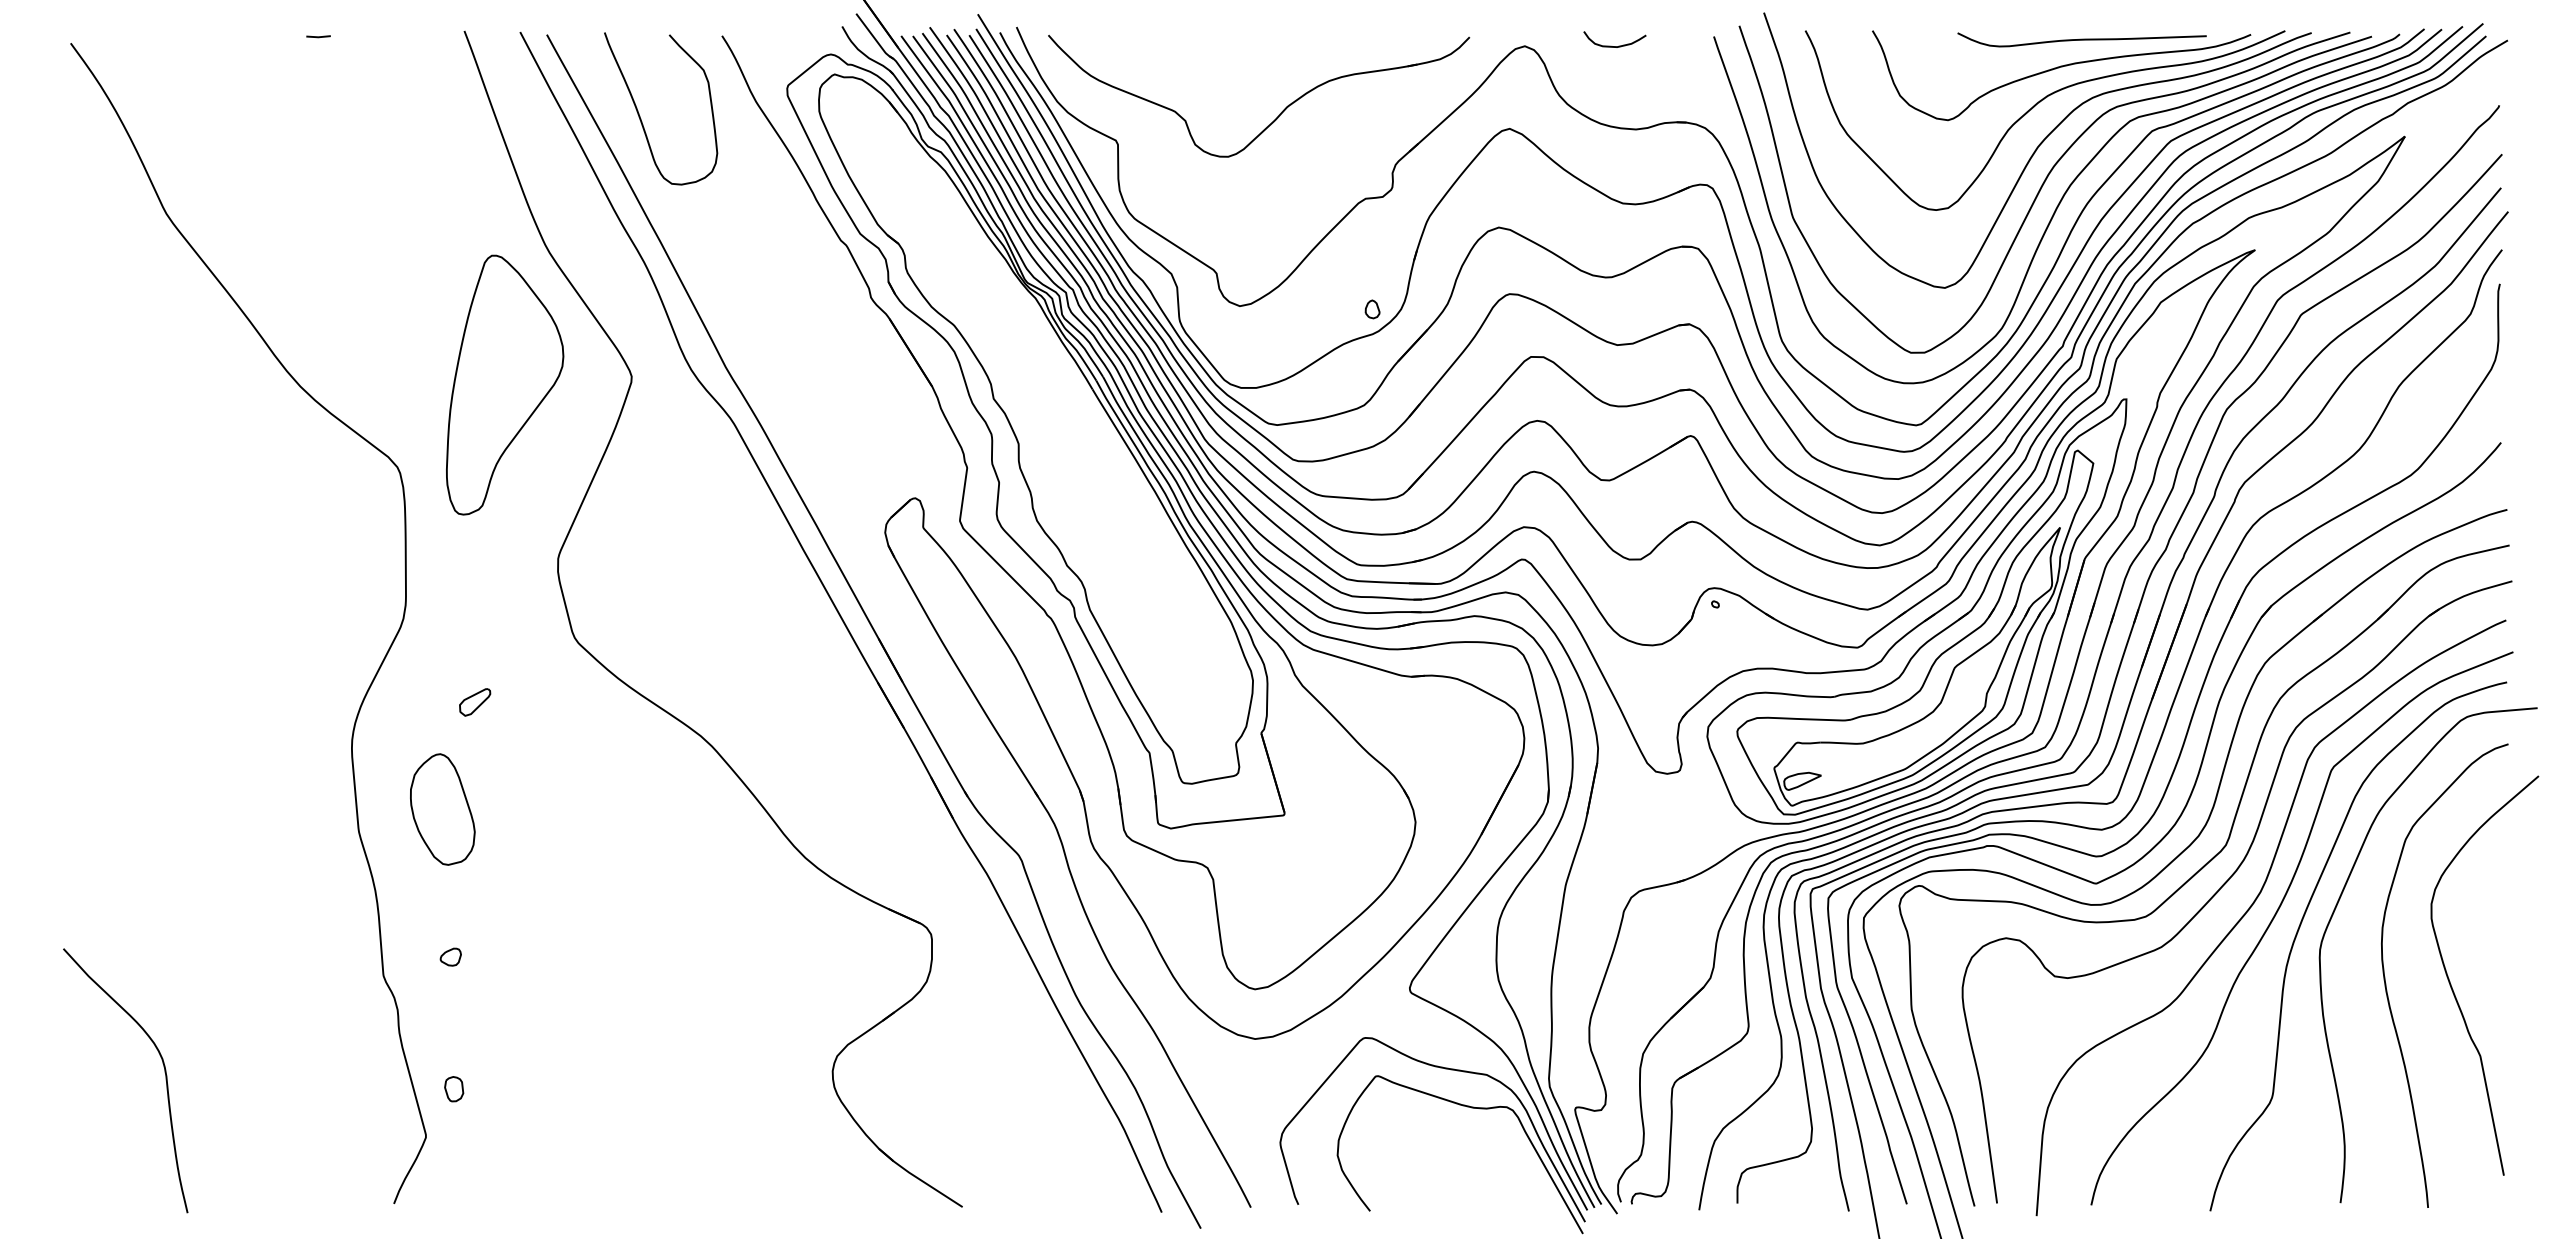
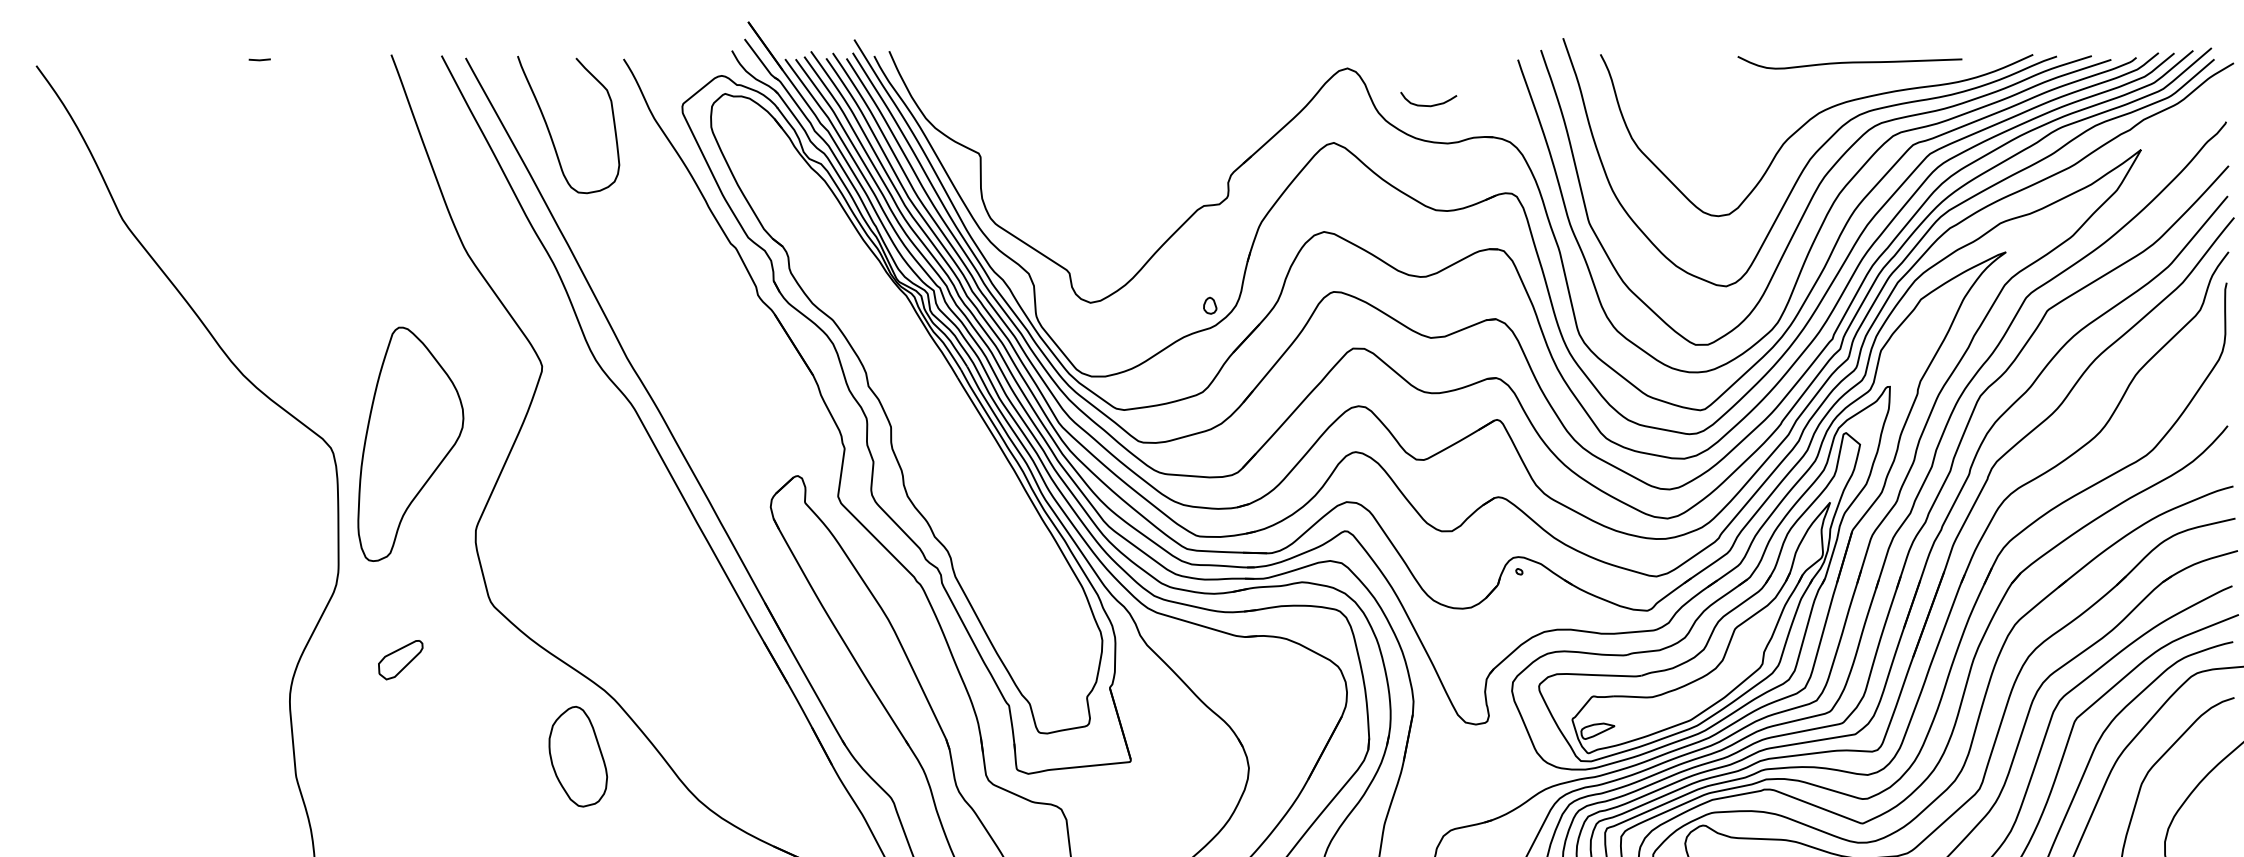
curve: (1611, 45) -> (1425, 104), moved
curve: (2059, 68) -> (1829, 88), removed
part: (1280, 112) -> (1127, 128), removed
part: (505, 384) -> (411, 443), moved
part: (475, 702) -> (401, 660), size x1.6
part: (442, 809) -> (578, 756), moved

